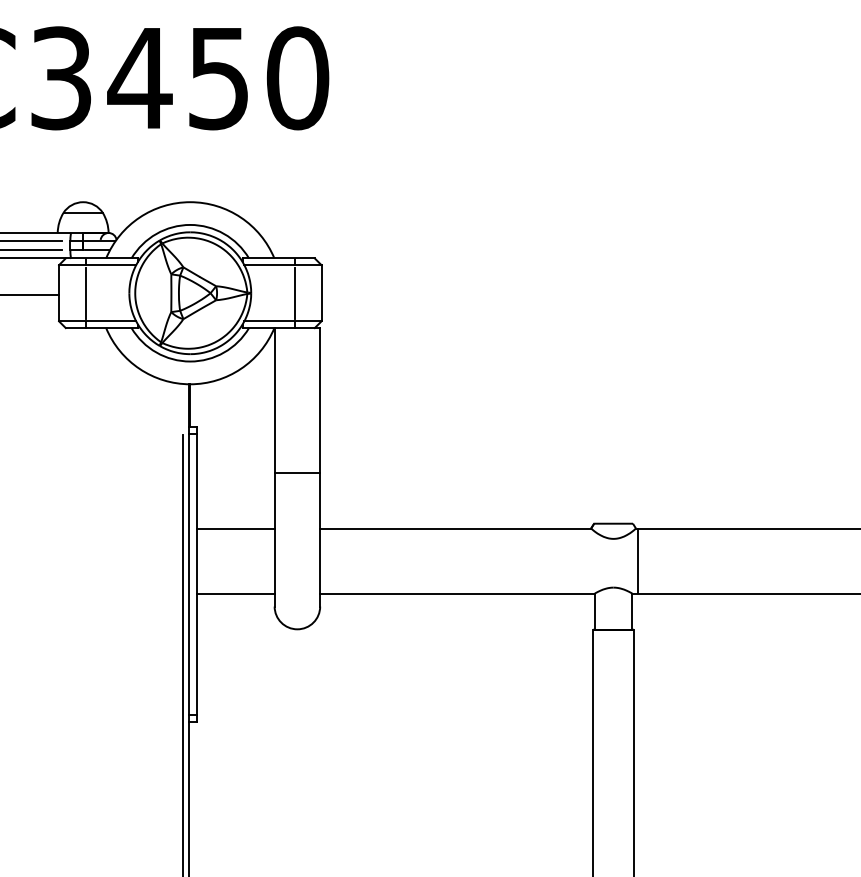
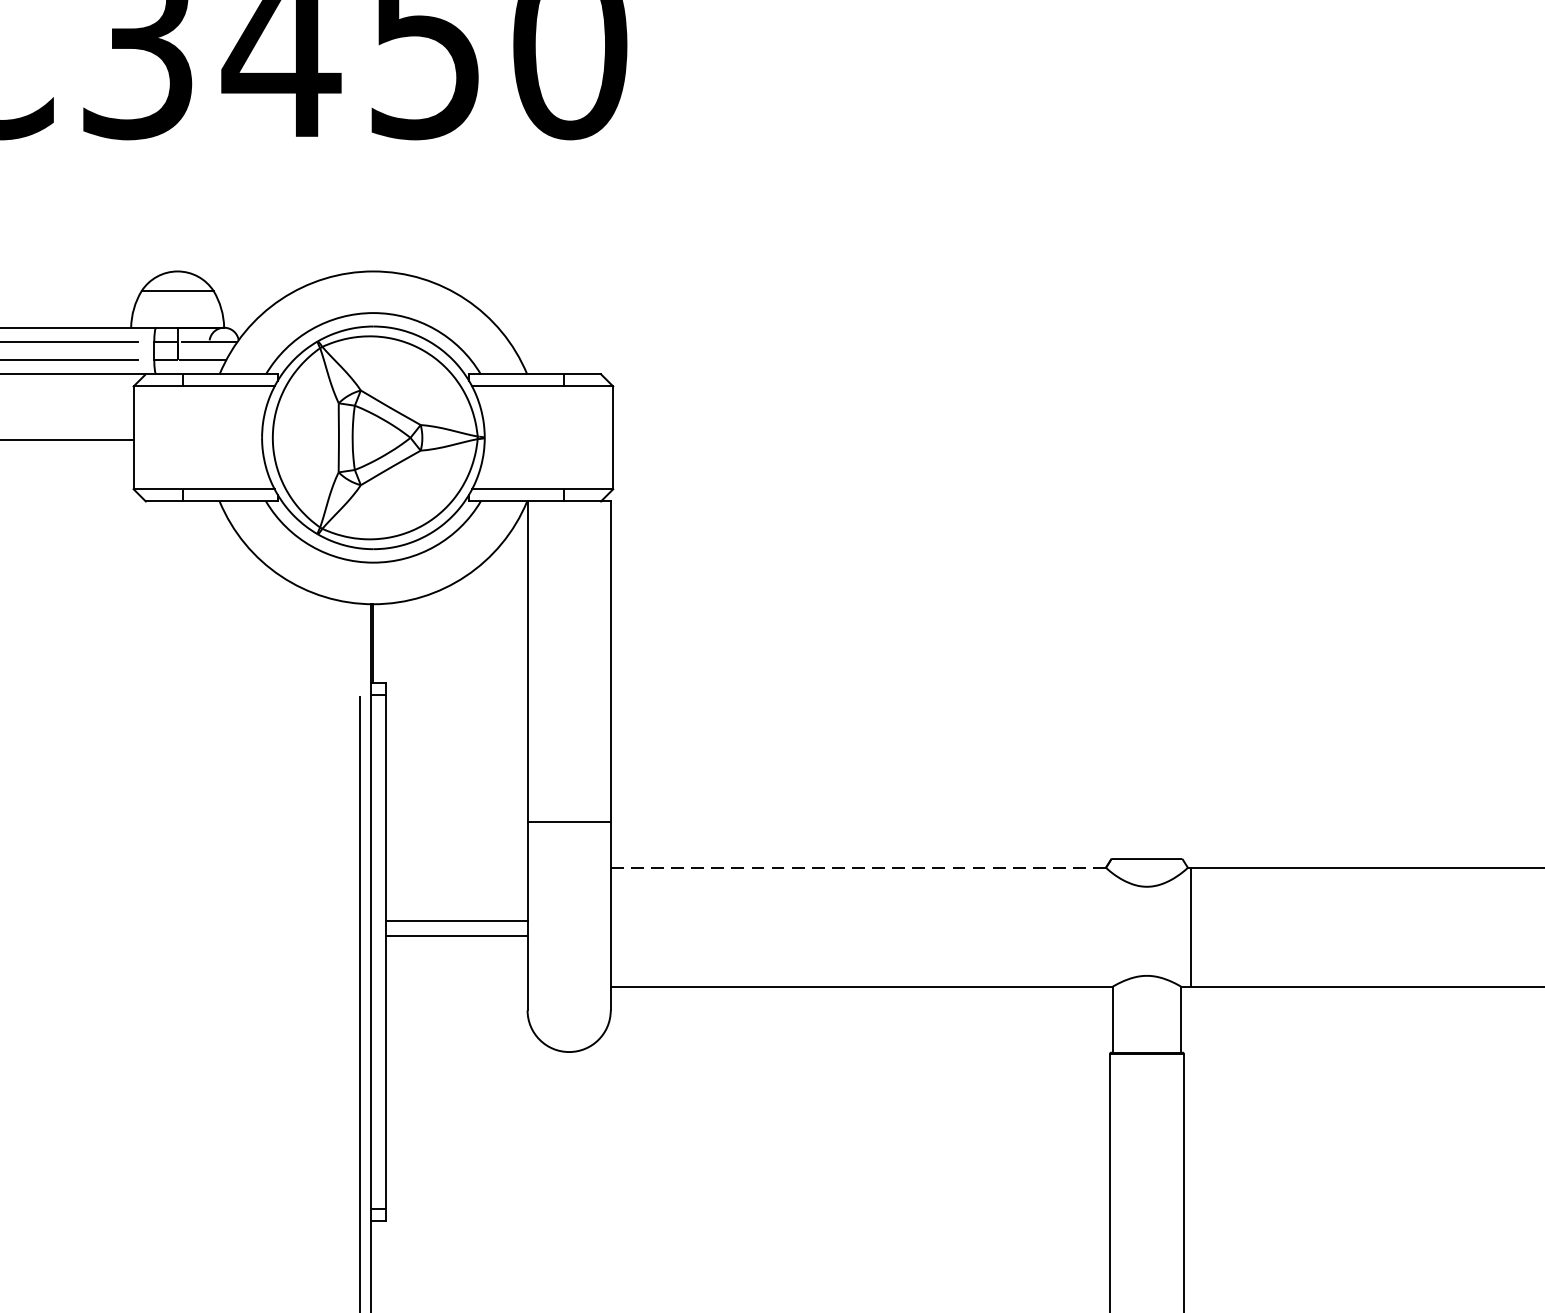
line: (85, 292) -> (181, 436), removed
line: (294, 292) -> (563, 436), removed
line: (296, 472) -> (567, 822), moved
line: (235, 528) -> (456, 920), moved
line: (456, 528) -> (859, 867), solid -> dashed
line: (235, 593) -> (456, 935), moved

